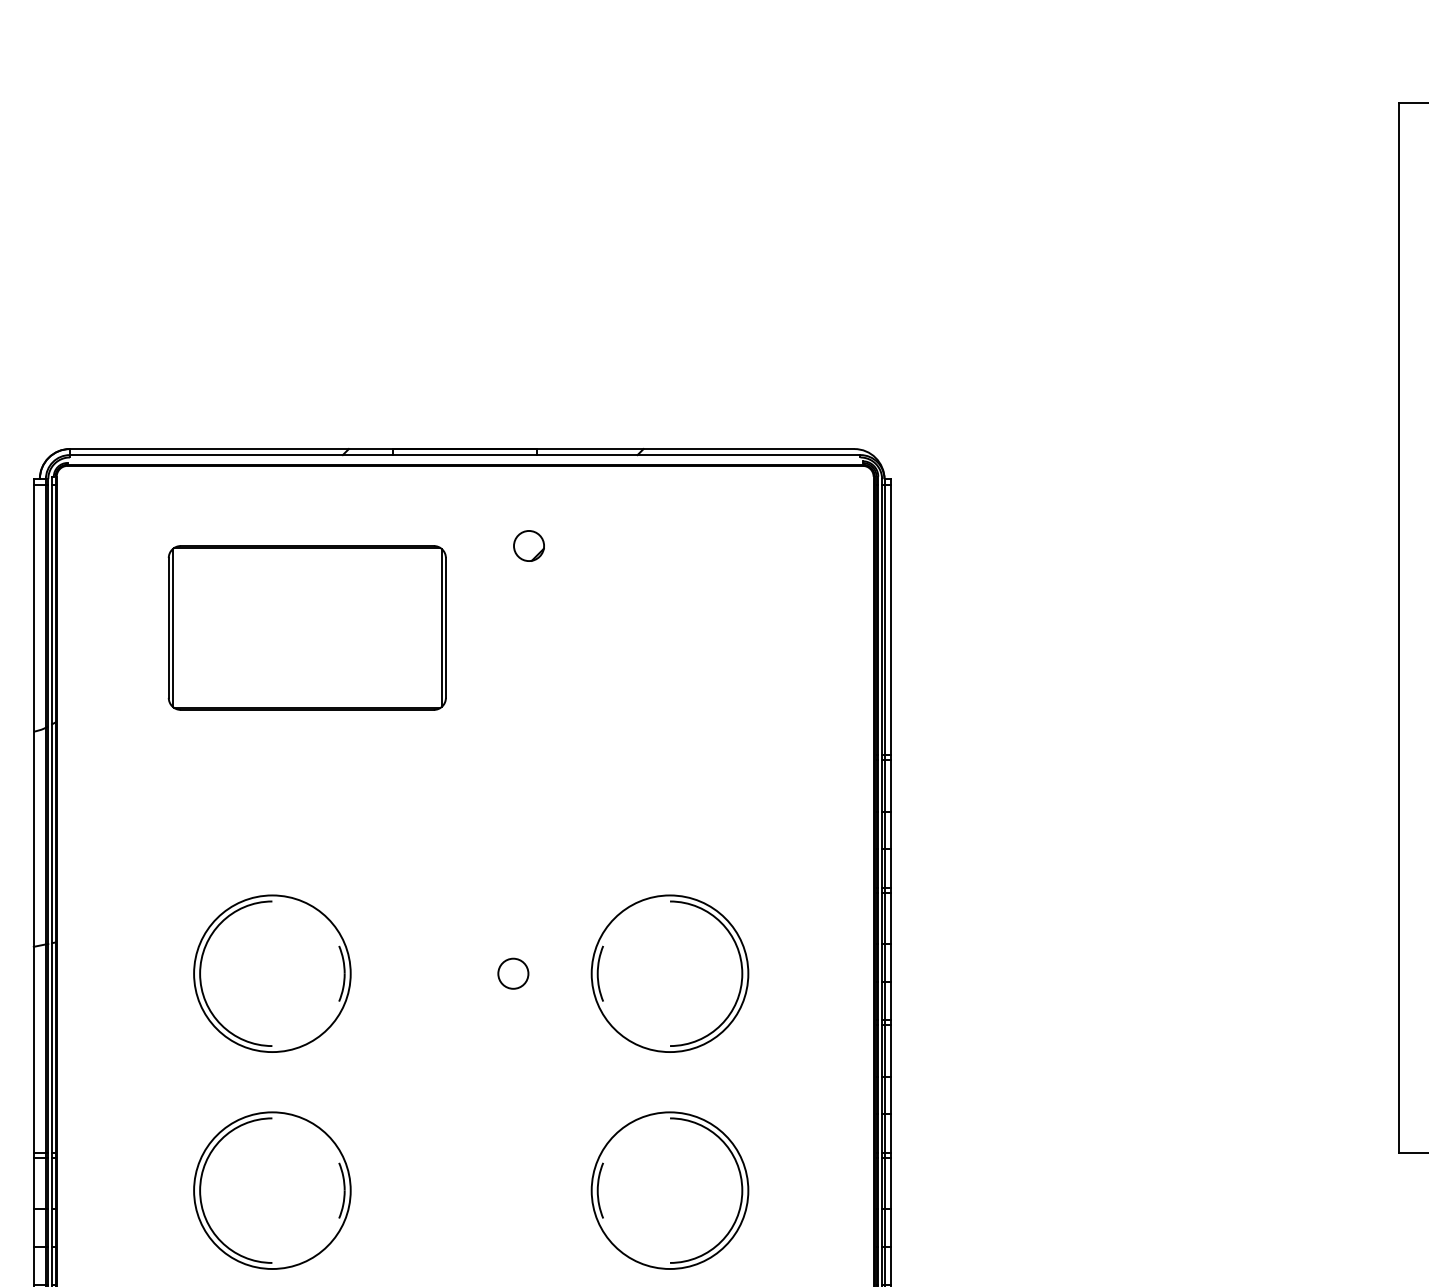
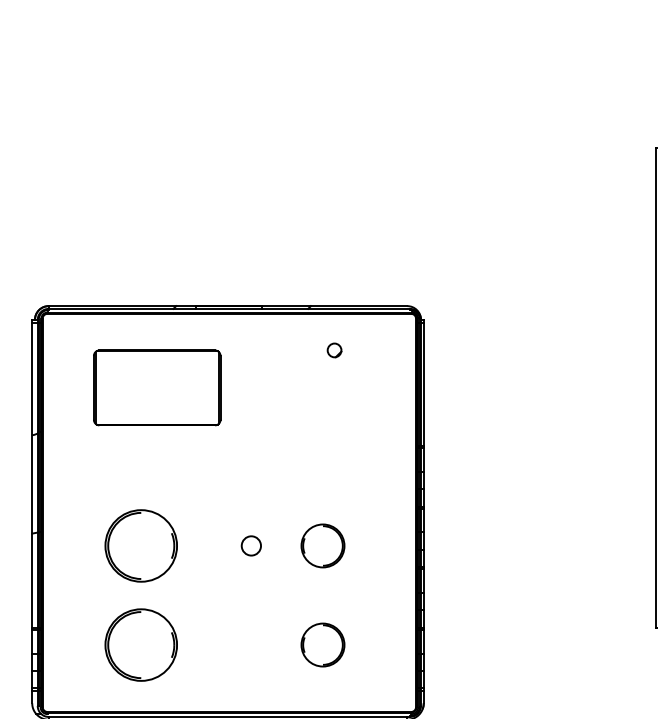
part: (528, 546) -> (334, 350), moved
circle: (513, 972) -> (251, 545), size x1.4
part: (668, 972) -> (322, 545), size x0.6
part: (668, 1189) -> (322, 644), size x0.6

